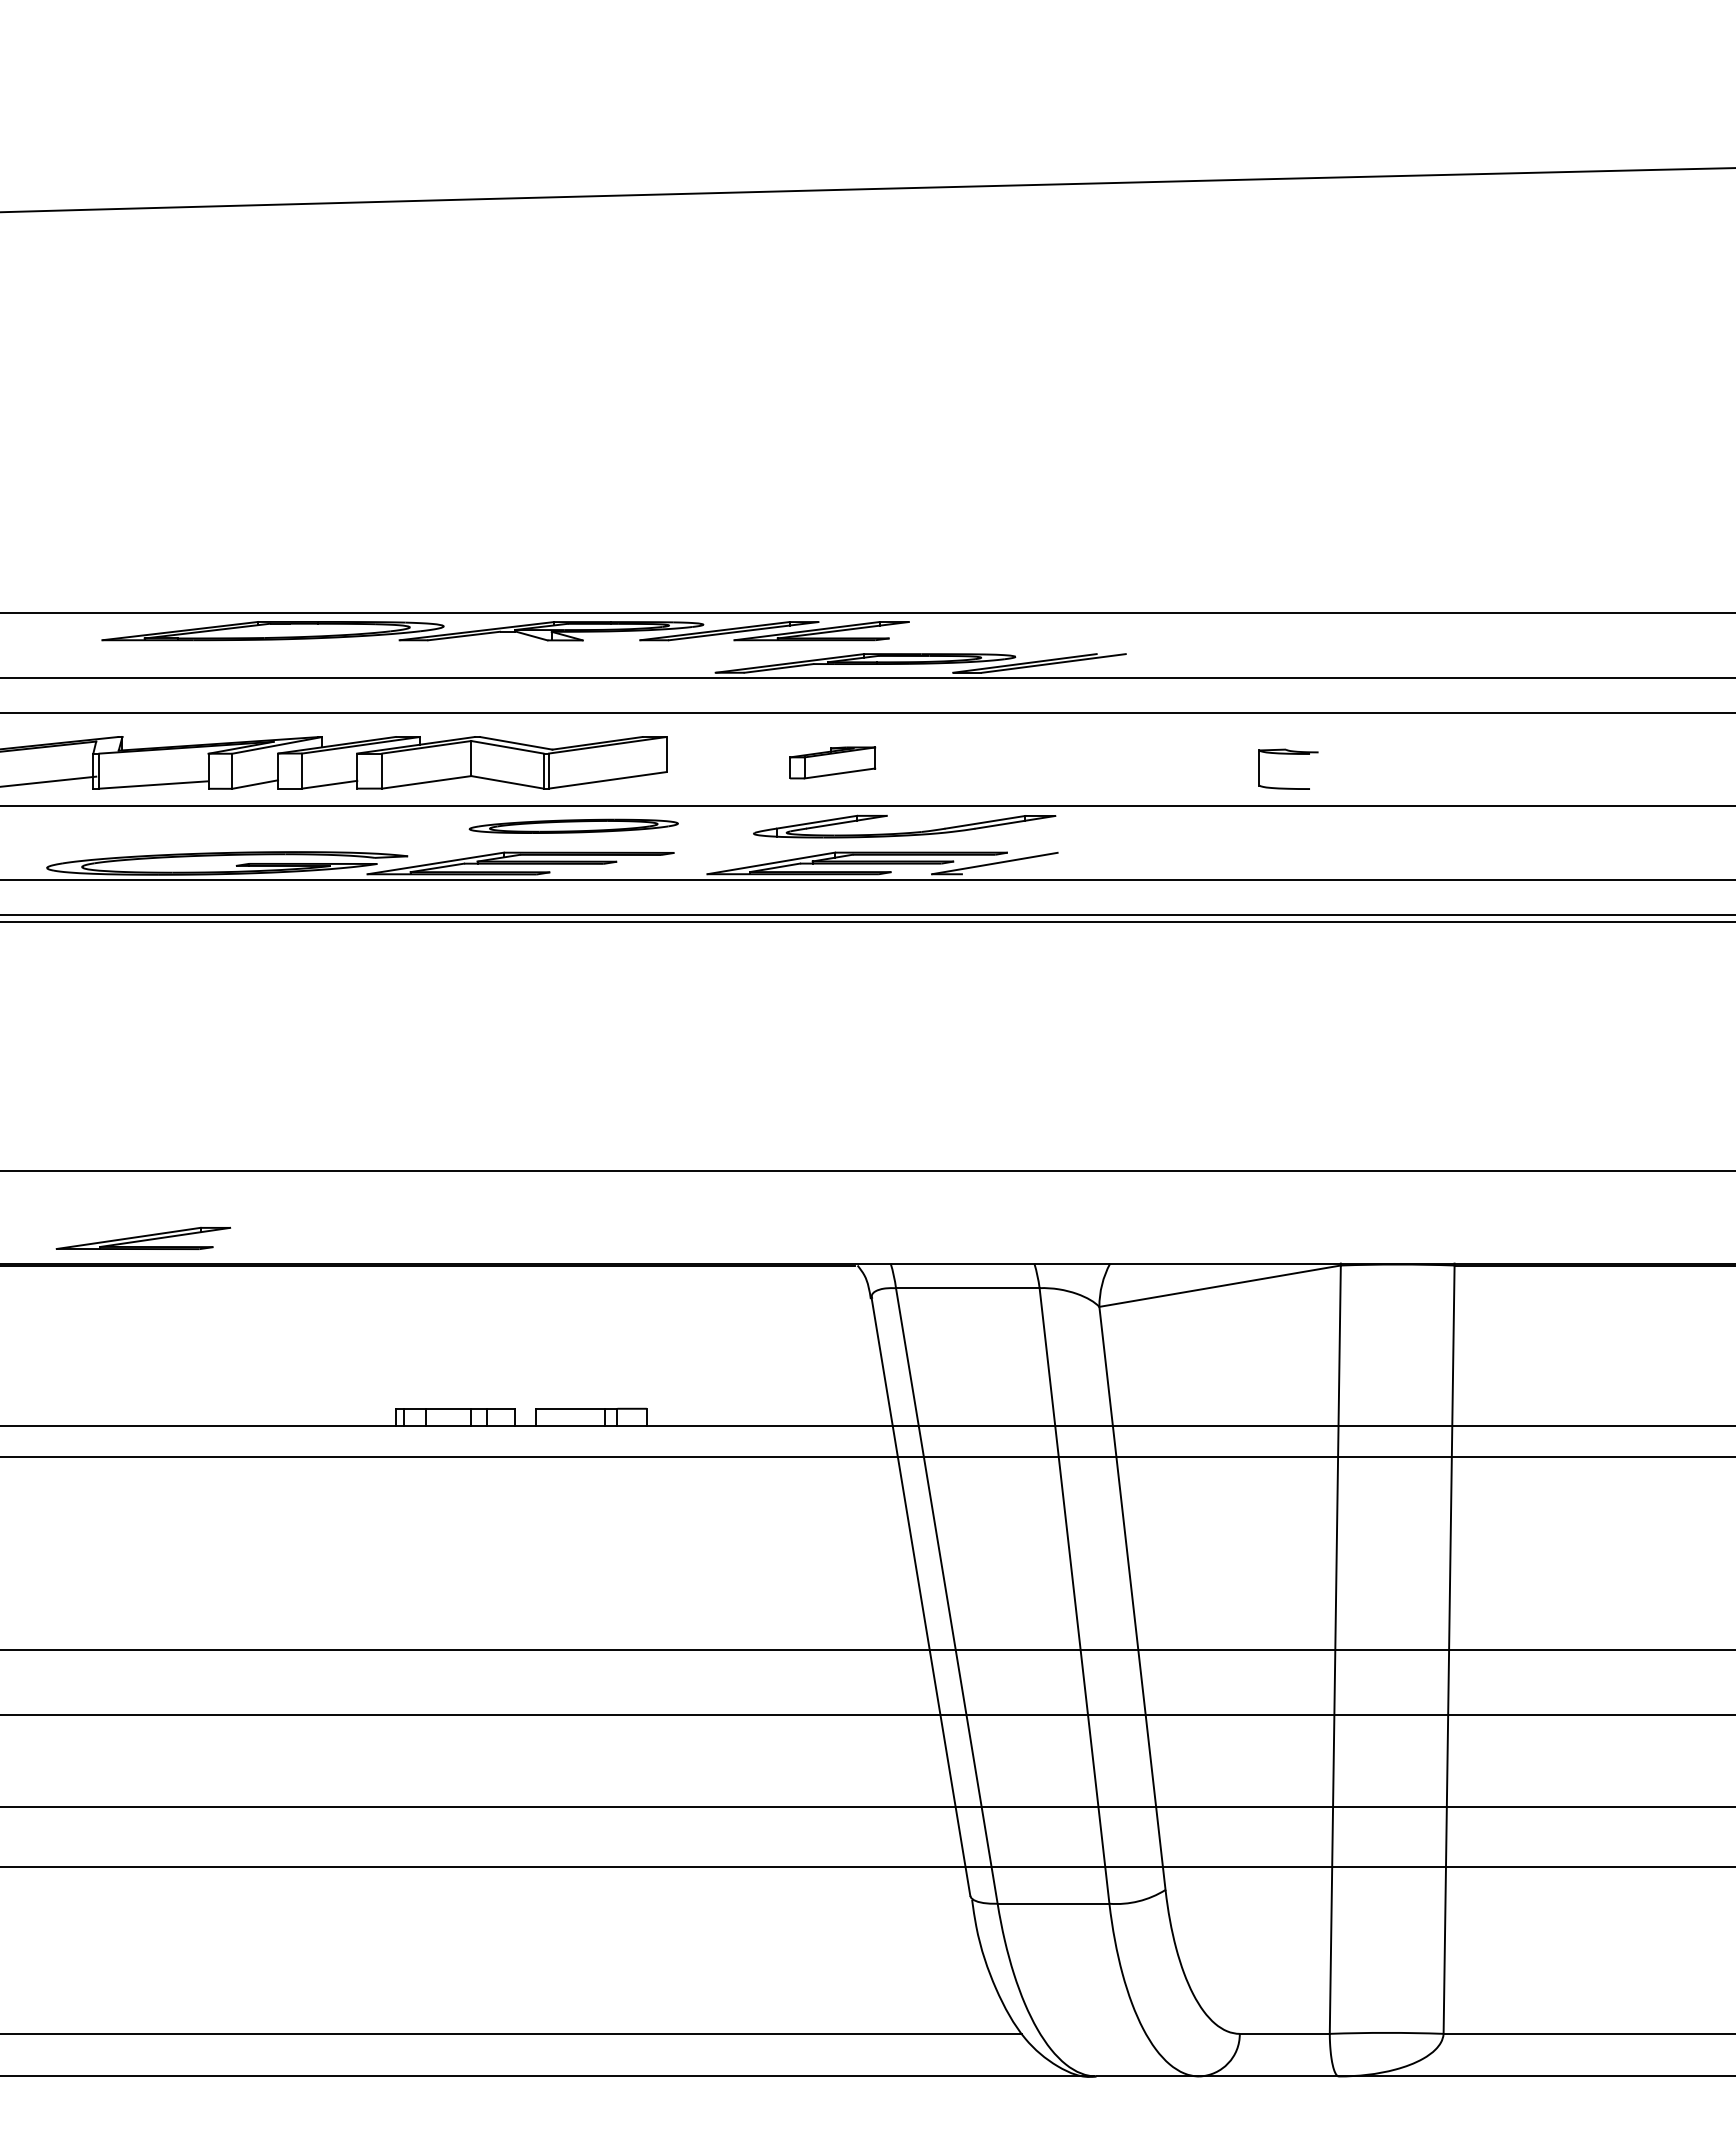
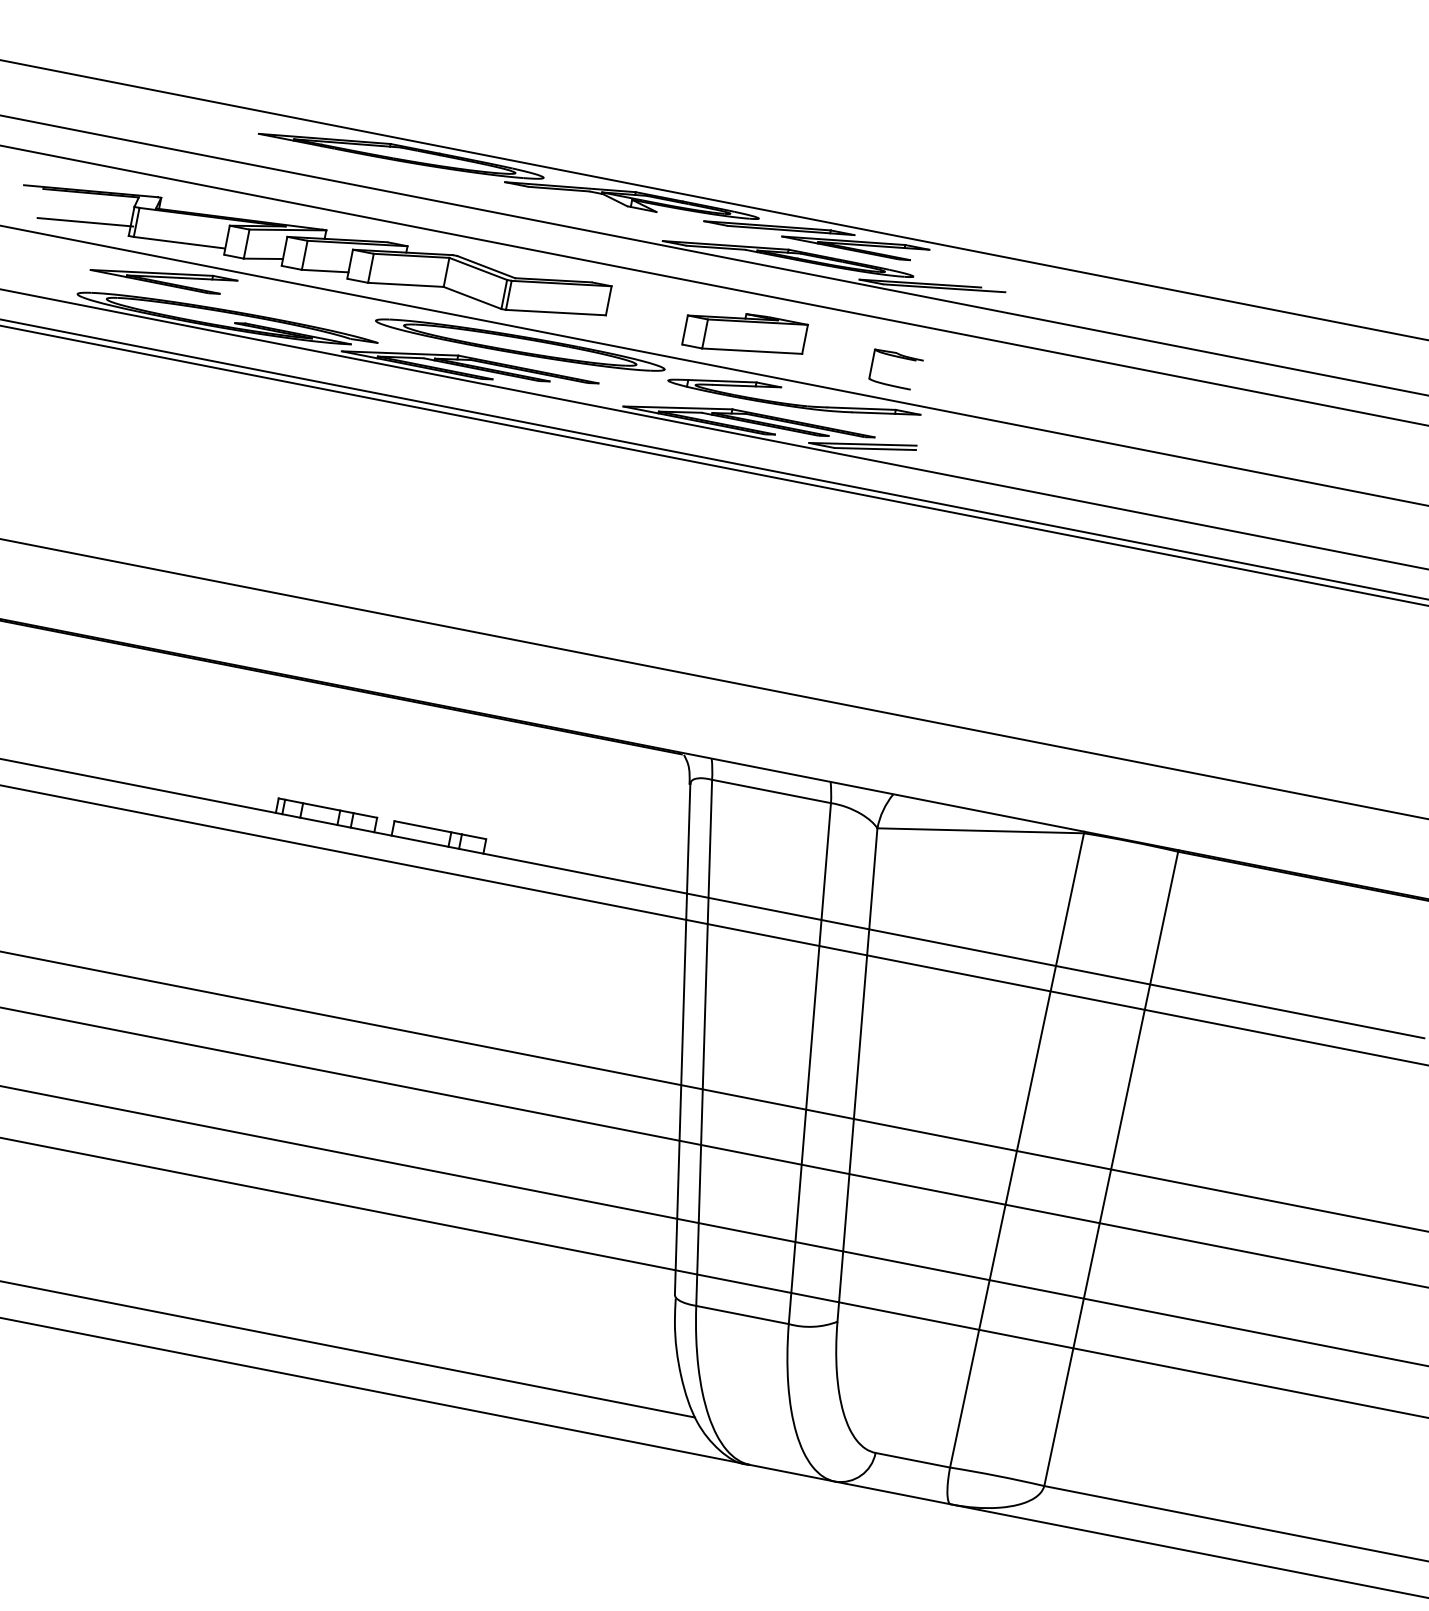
part: (505, 631) -> (593, 192), moved
part: (1288, 754) -> (898, 357), moved
part: (832, 762) -> (744, 334), size x1.67
part: (573, 826) -> (520, 345), size x1.67
line: (1009, 866) -> (874, 449), added
part: (143, 1237) -> (164, 274), moved

